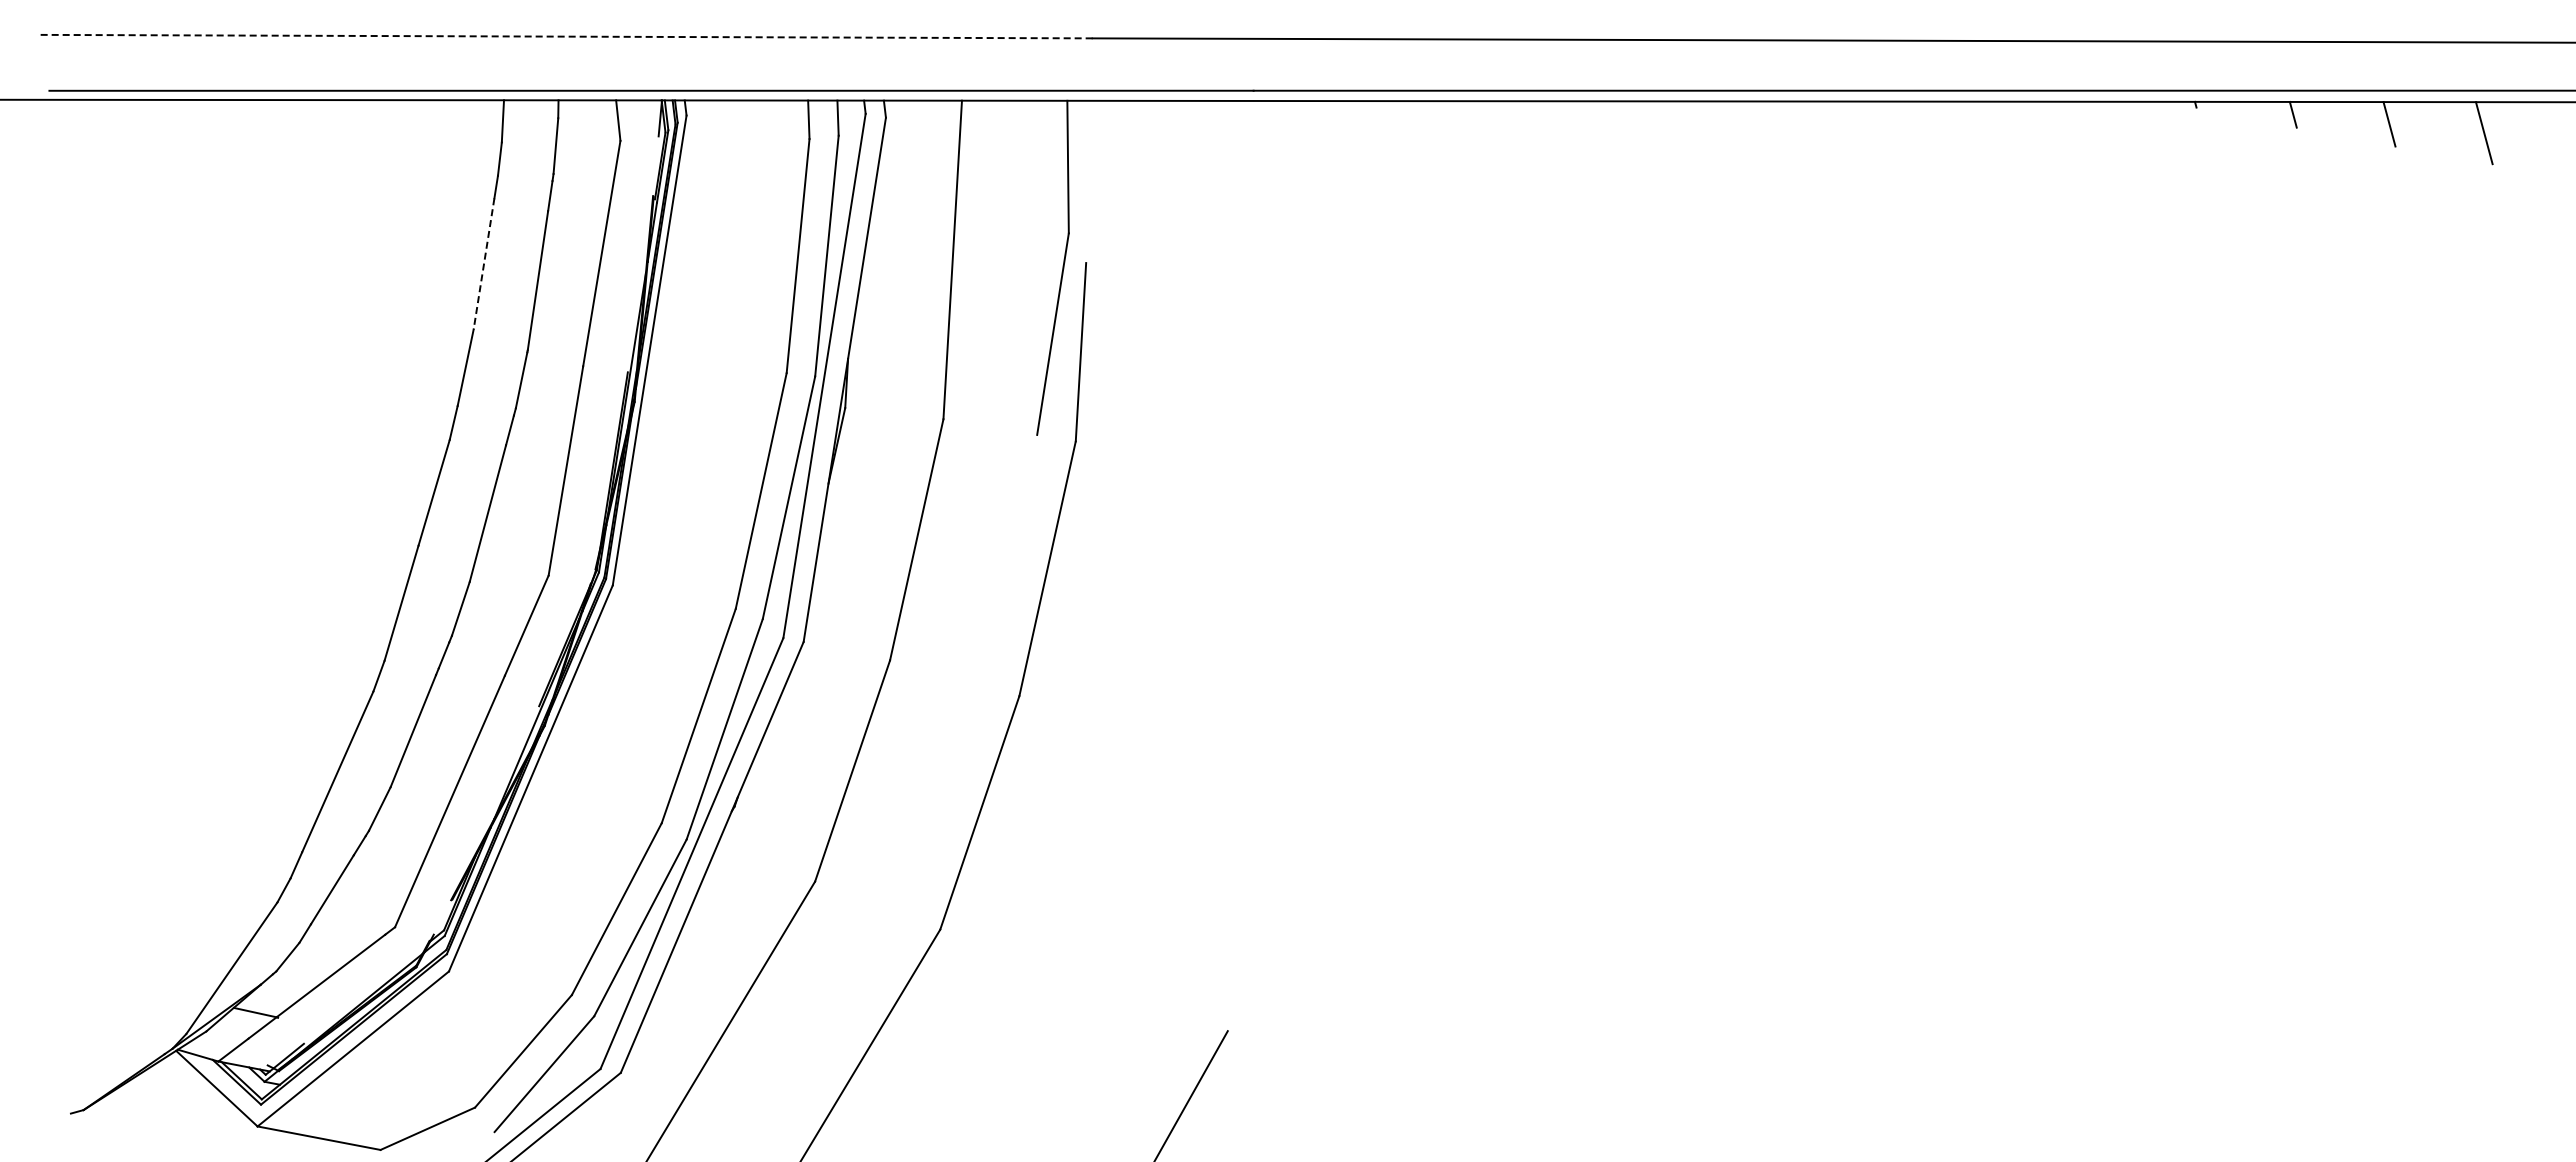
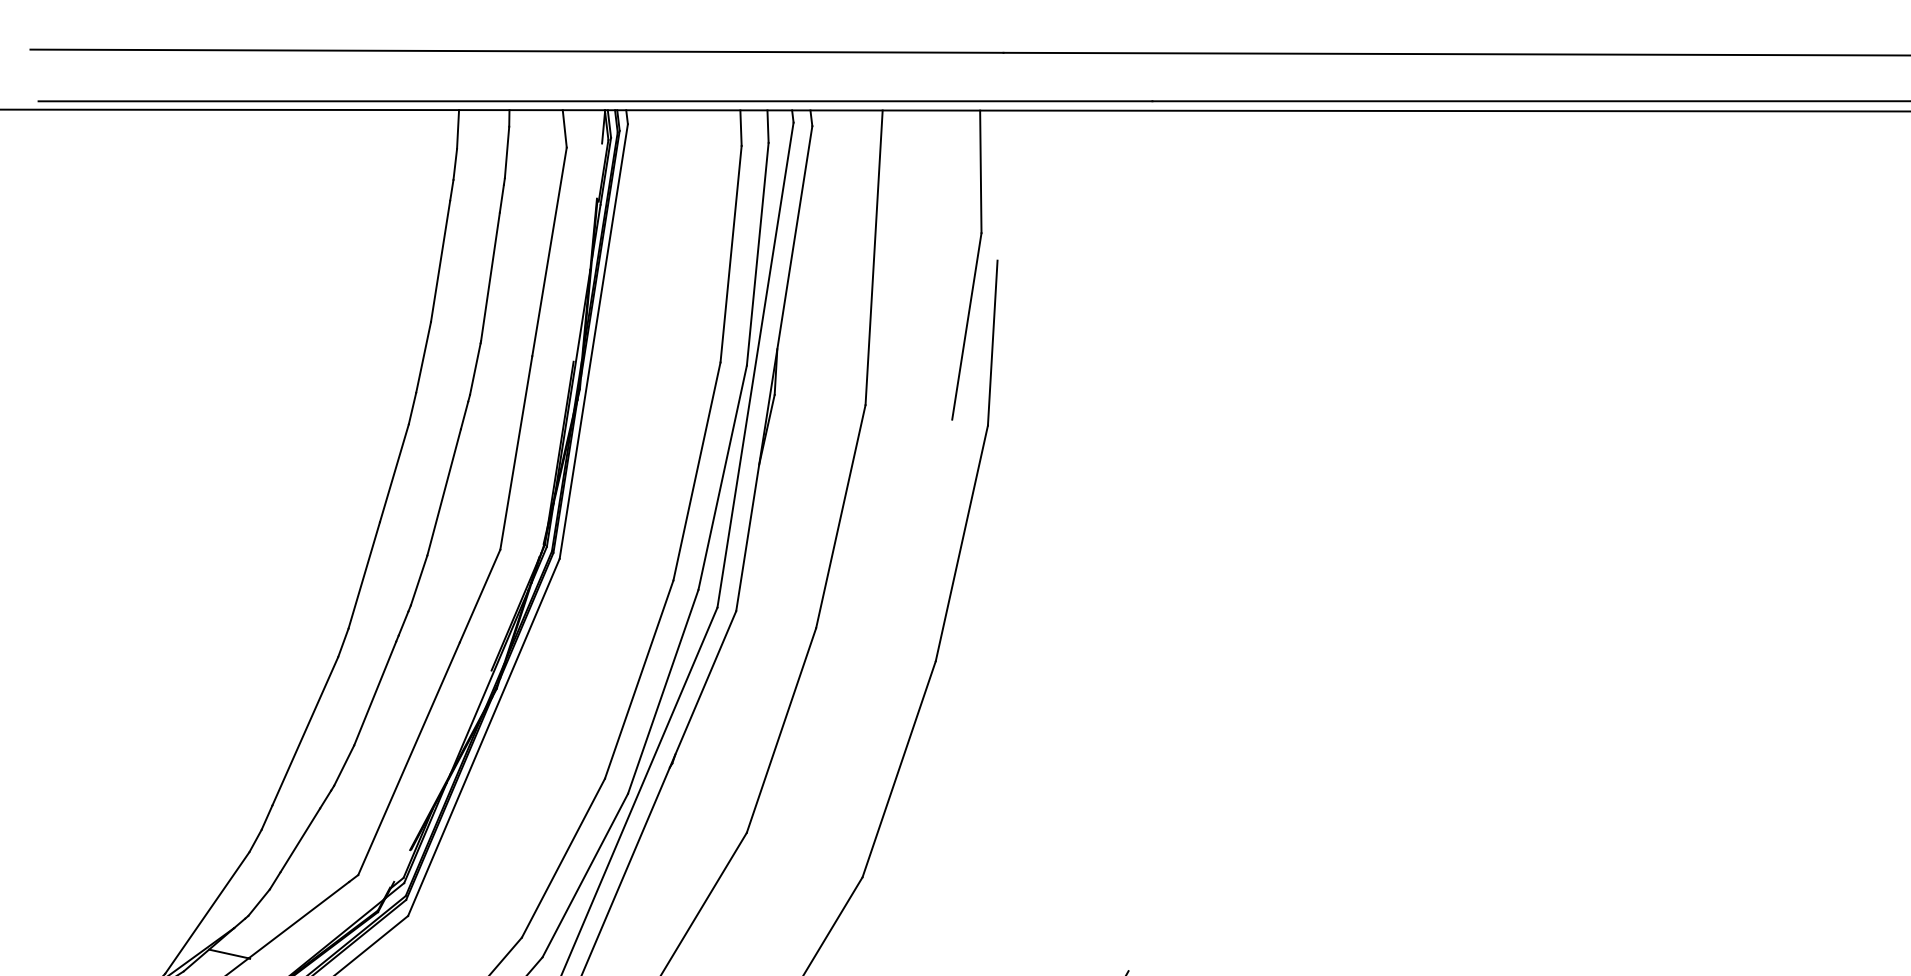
line: (566, 36) -> (516, 51), dashed -> solid
line: (483, 264) -> (440, 261), dashed -> solid

